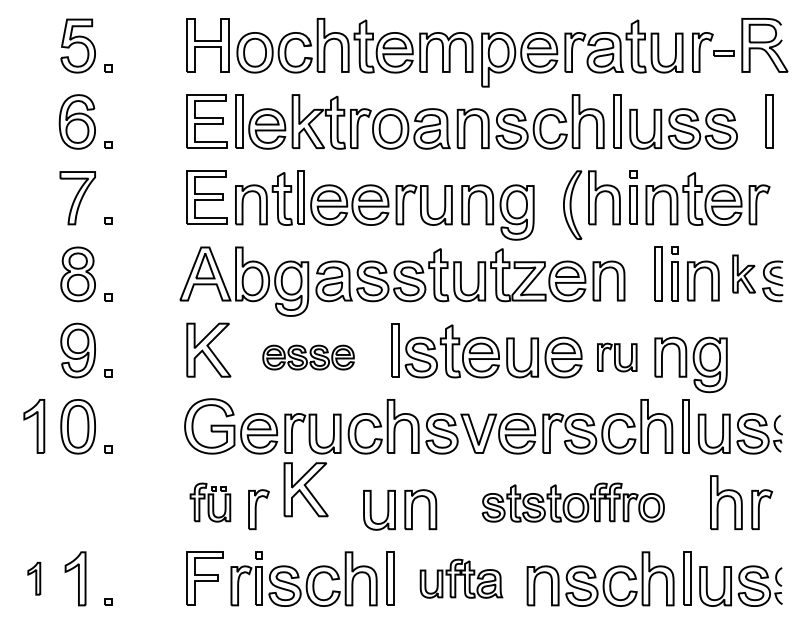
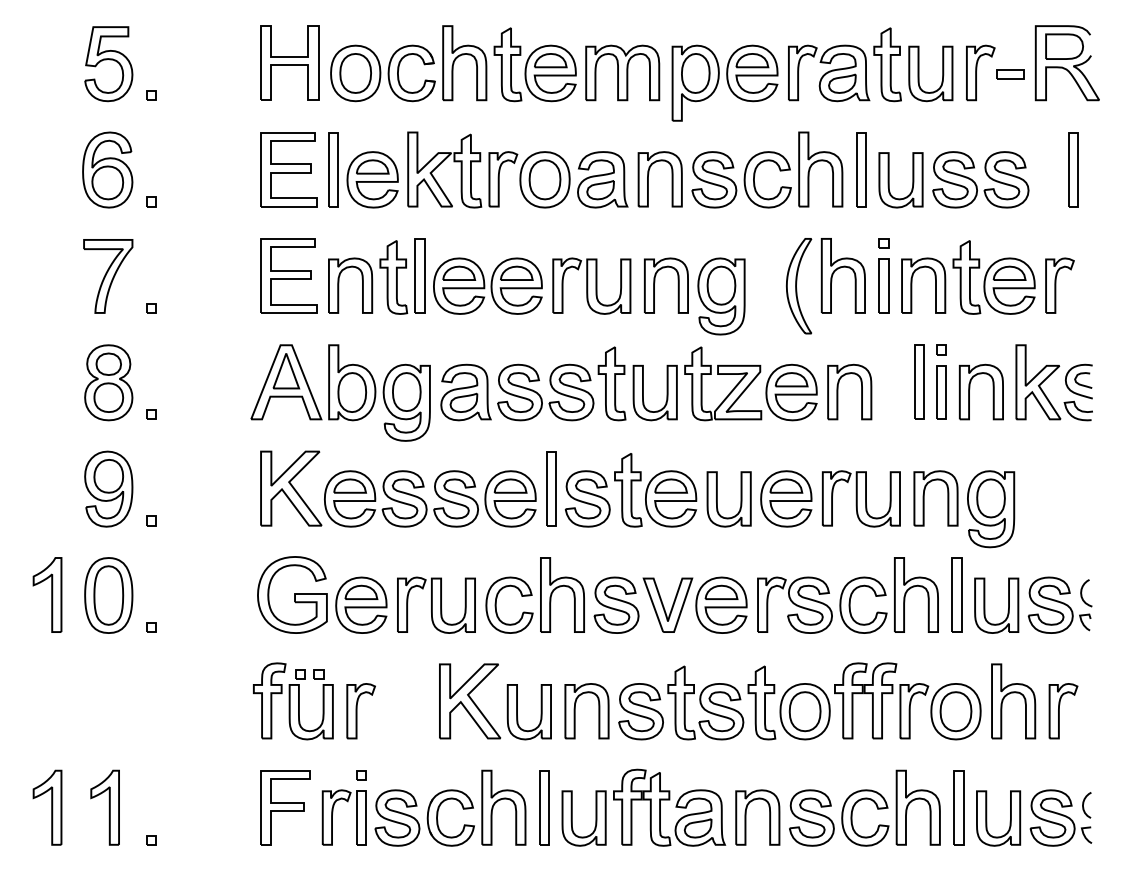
part: (744, 274) -> (1038, 382), size x1.43
part: (308, 357) -> (430, 498), size x1.67
part: (616, 357) -> (860, 498), size x1.43
part: (306, 489) -> (470, 701), moved
part: (210, 502) -> (293, 701), size x1.43
part: (573, 502) -> (799, 701), size x1.43
part: (34, 578) -> (47, 807), size x1.67
part: (461, 578) -> (643, 807), size x1.43

